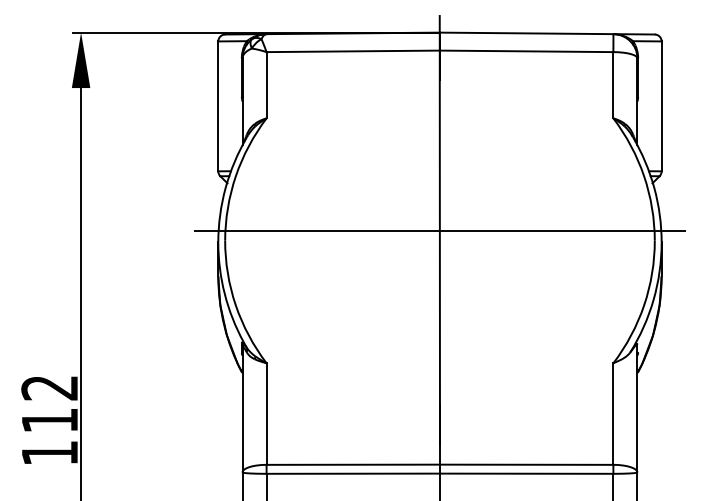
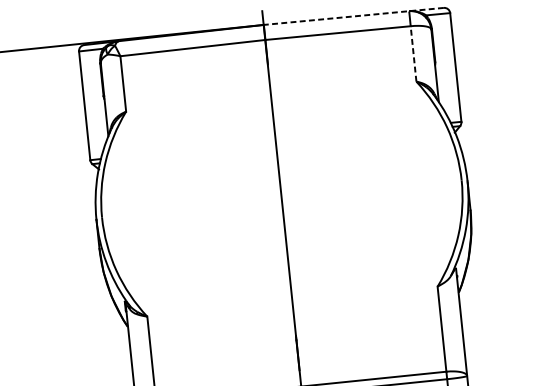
line: (546, 33) -> (353, 16), solid -> dashed
line: (613, 84) -> (413, 53), solid -> dashed
line: (439, 230) -> (280, 190), removed

